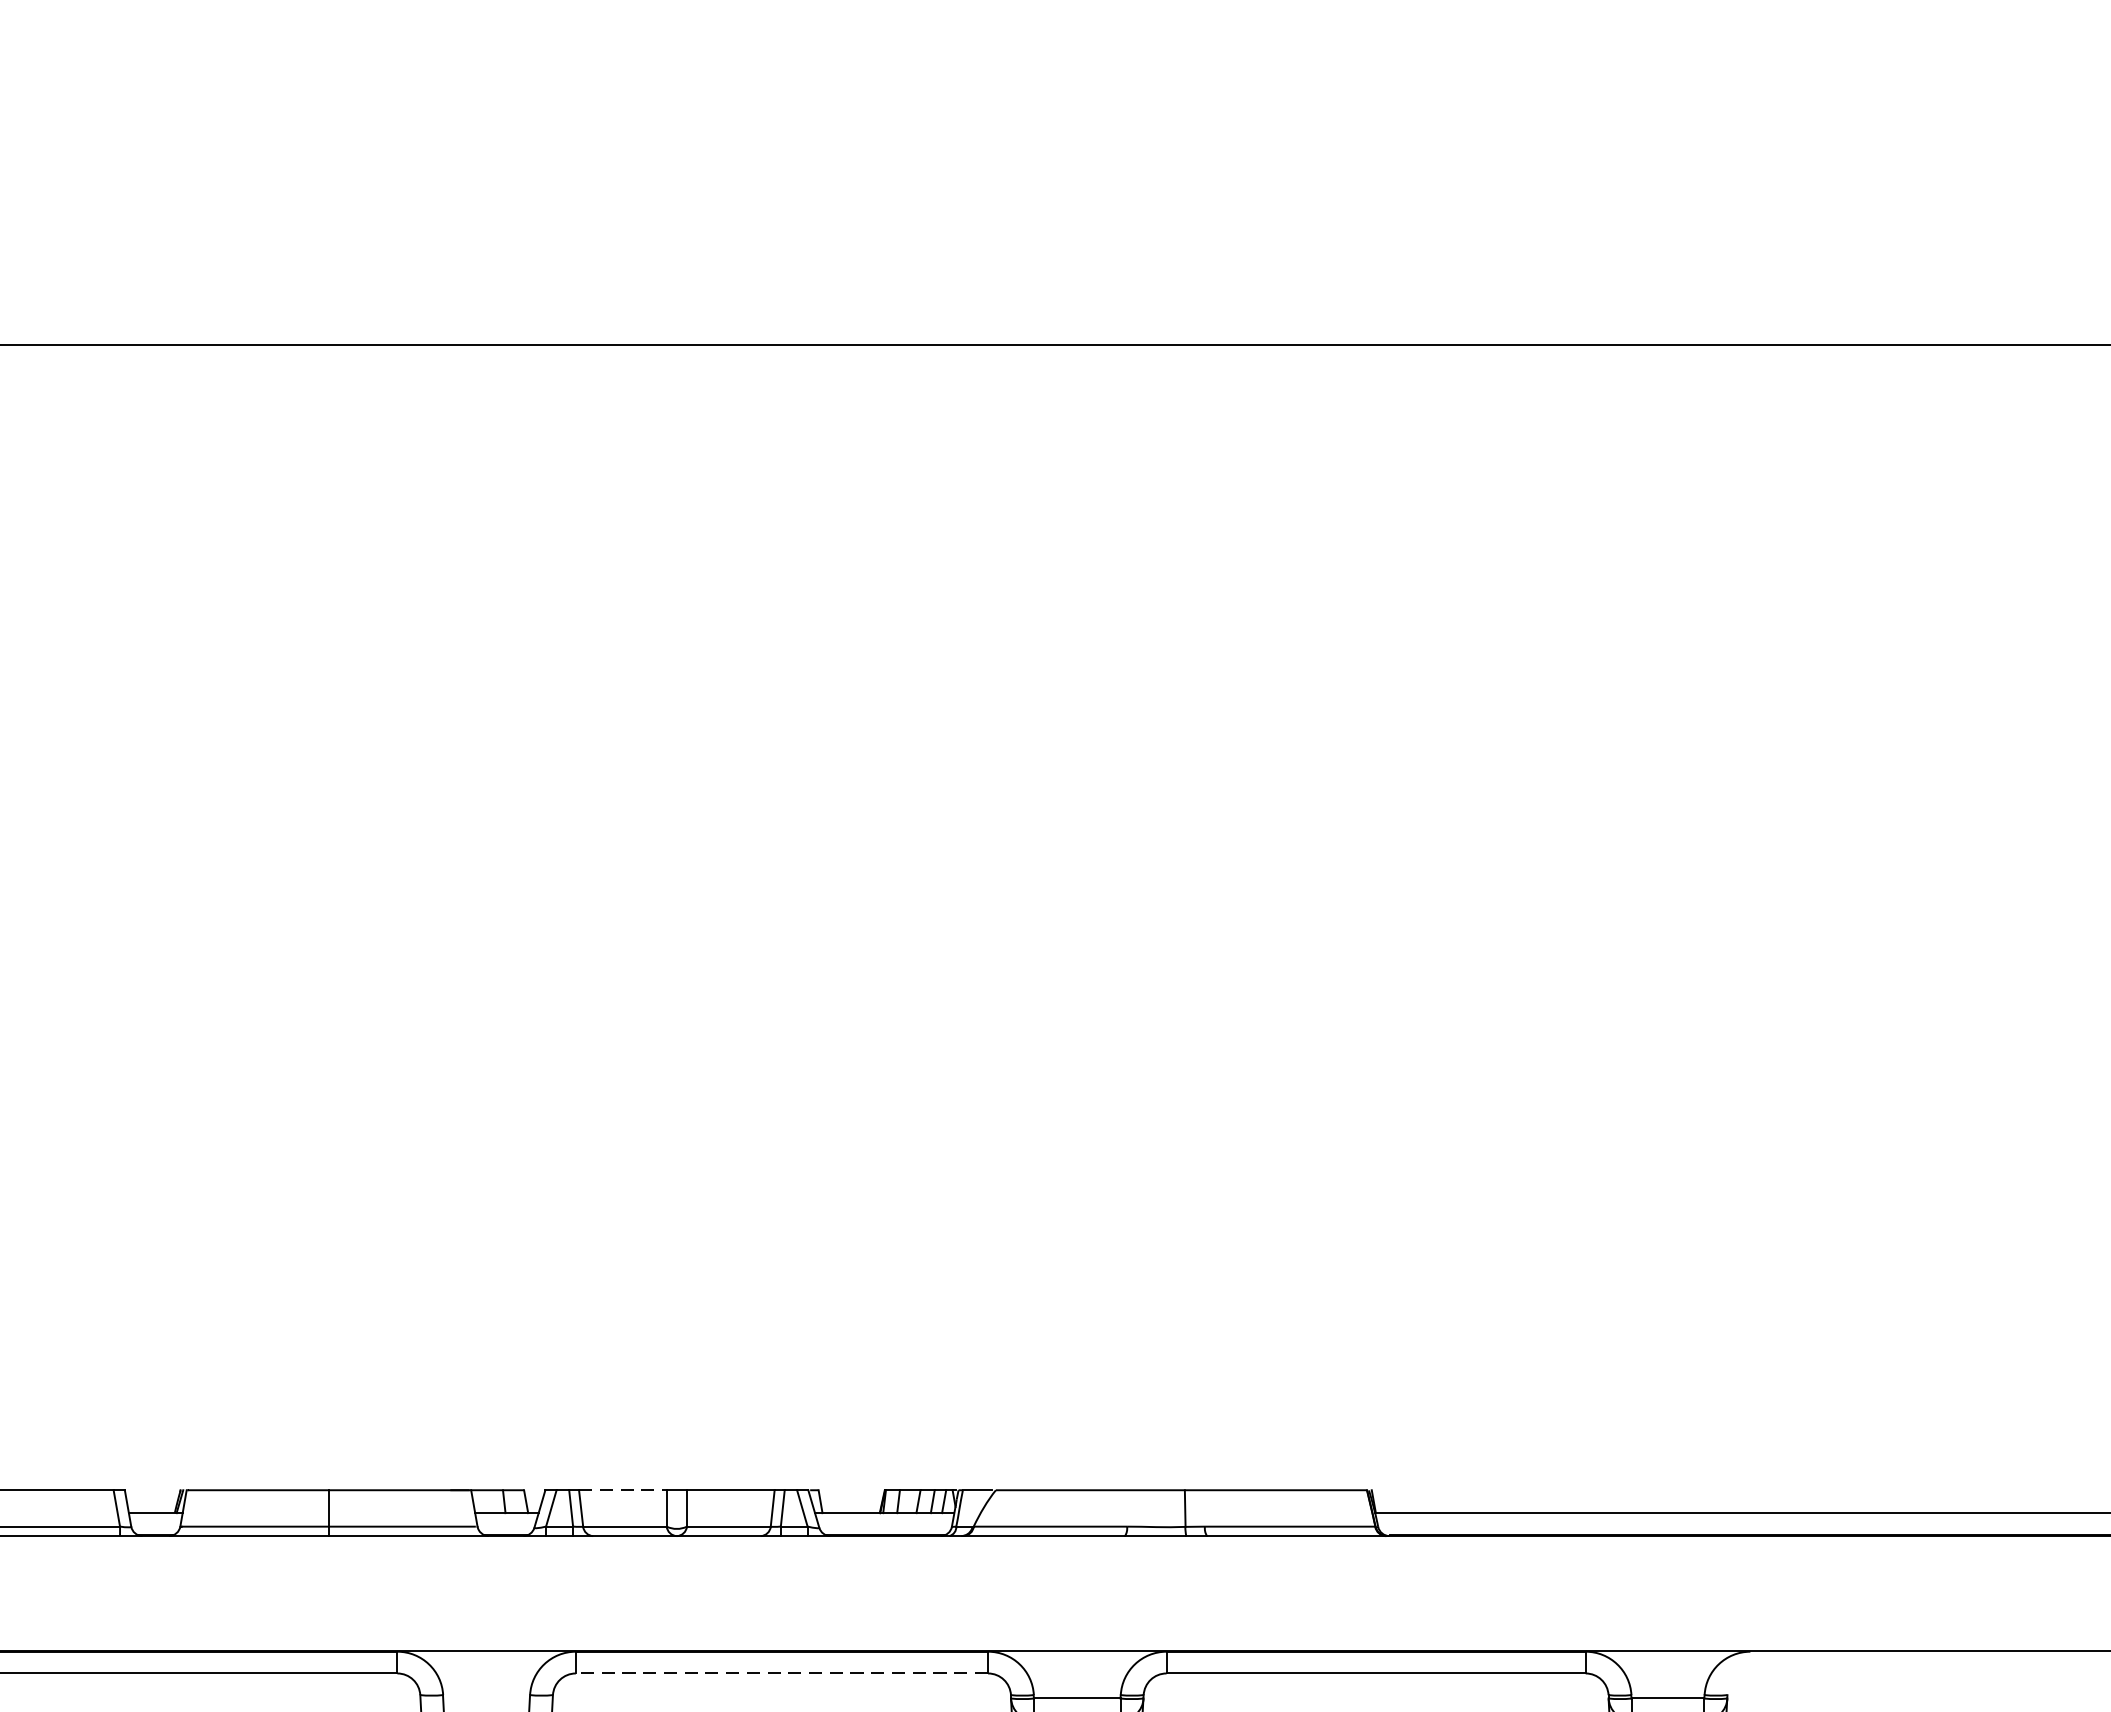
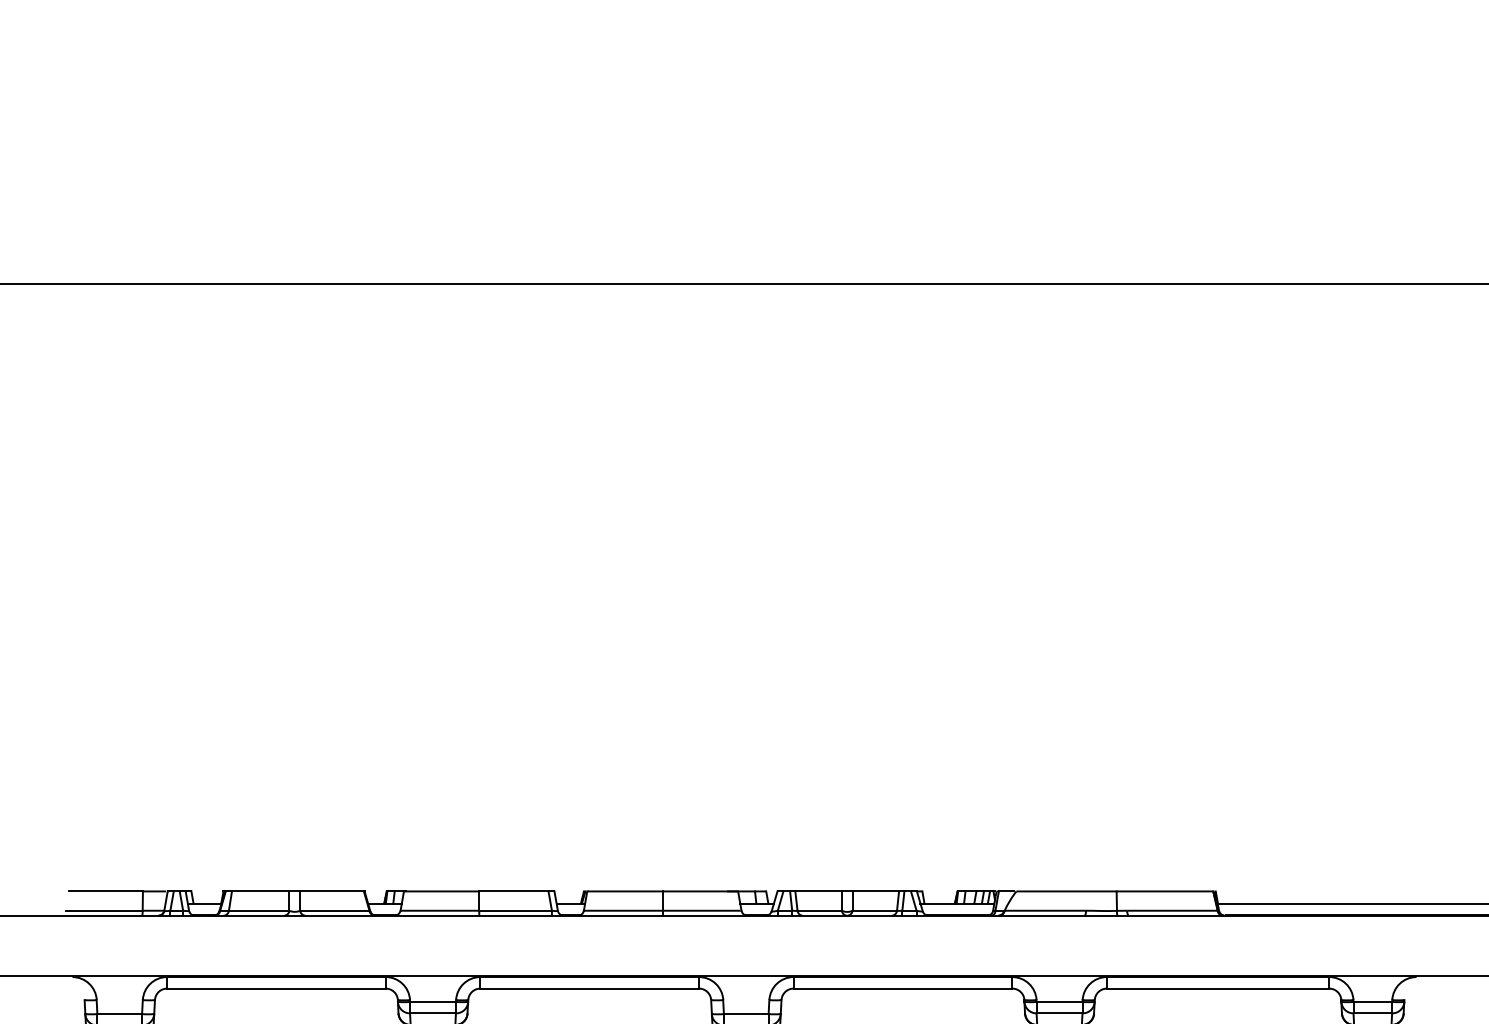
line: (624, 1490) -> (819, 891), dashed -> solid
line: (781, 1673) -> (902, 988), dashed -> solid

